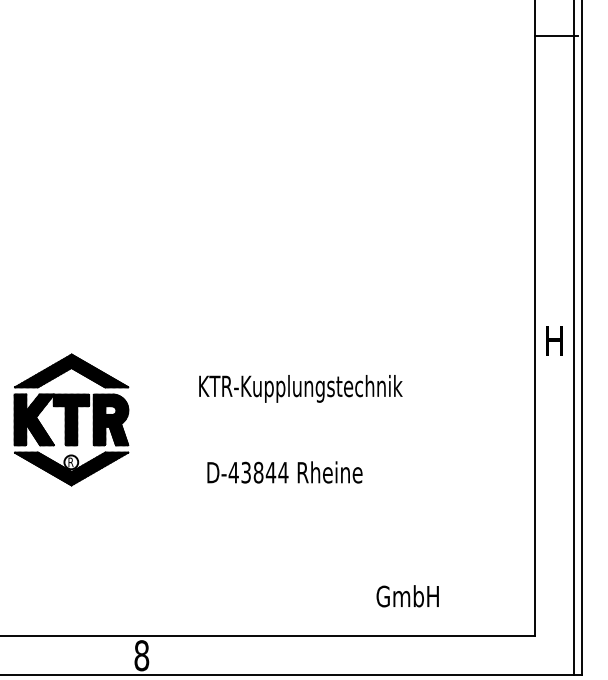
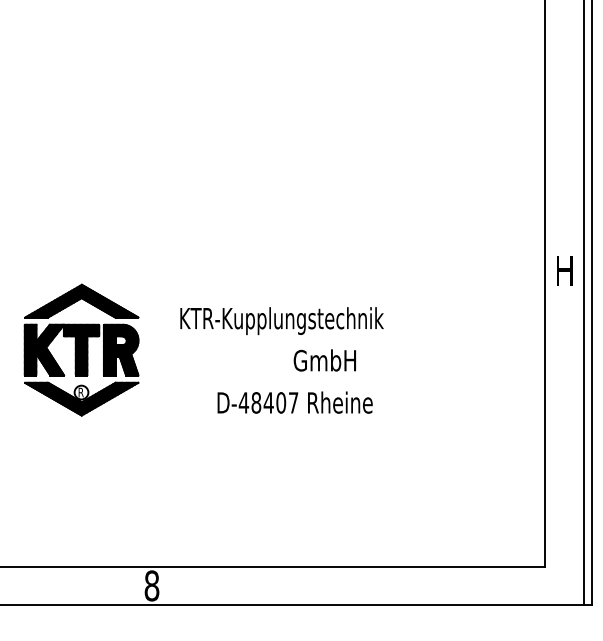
text: (300, 388) -> (281, 320), moved
text: (264, 472) -> (274, 402), D-43844 -> D-48407
text: (407, 596) -> (324, 360), moved

